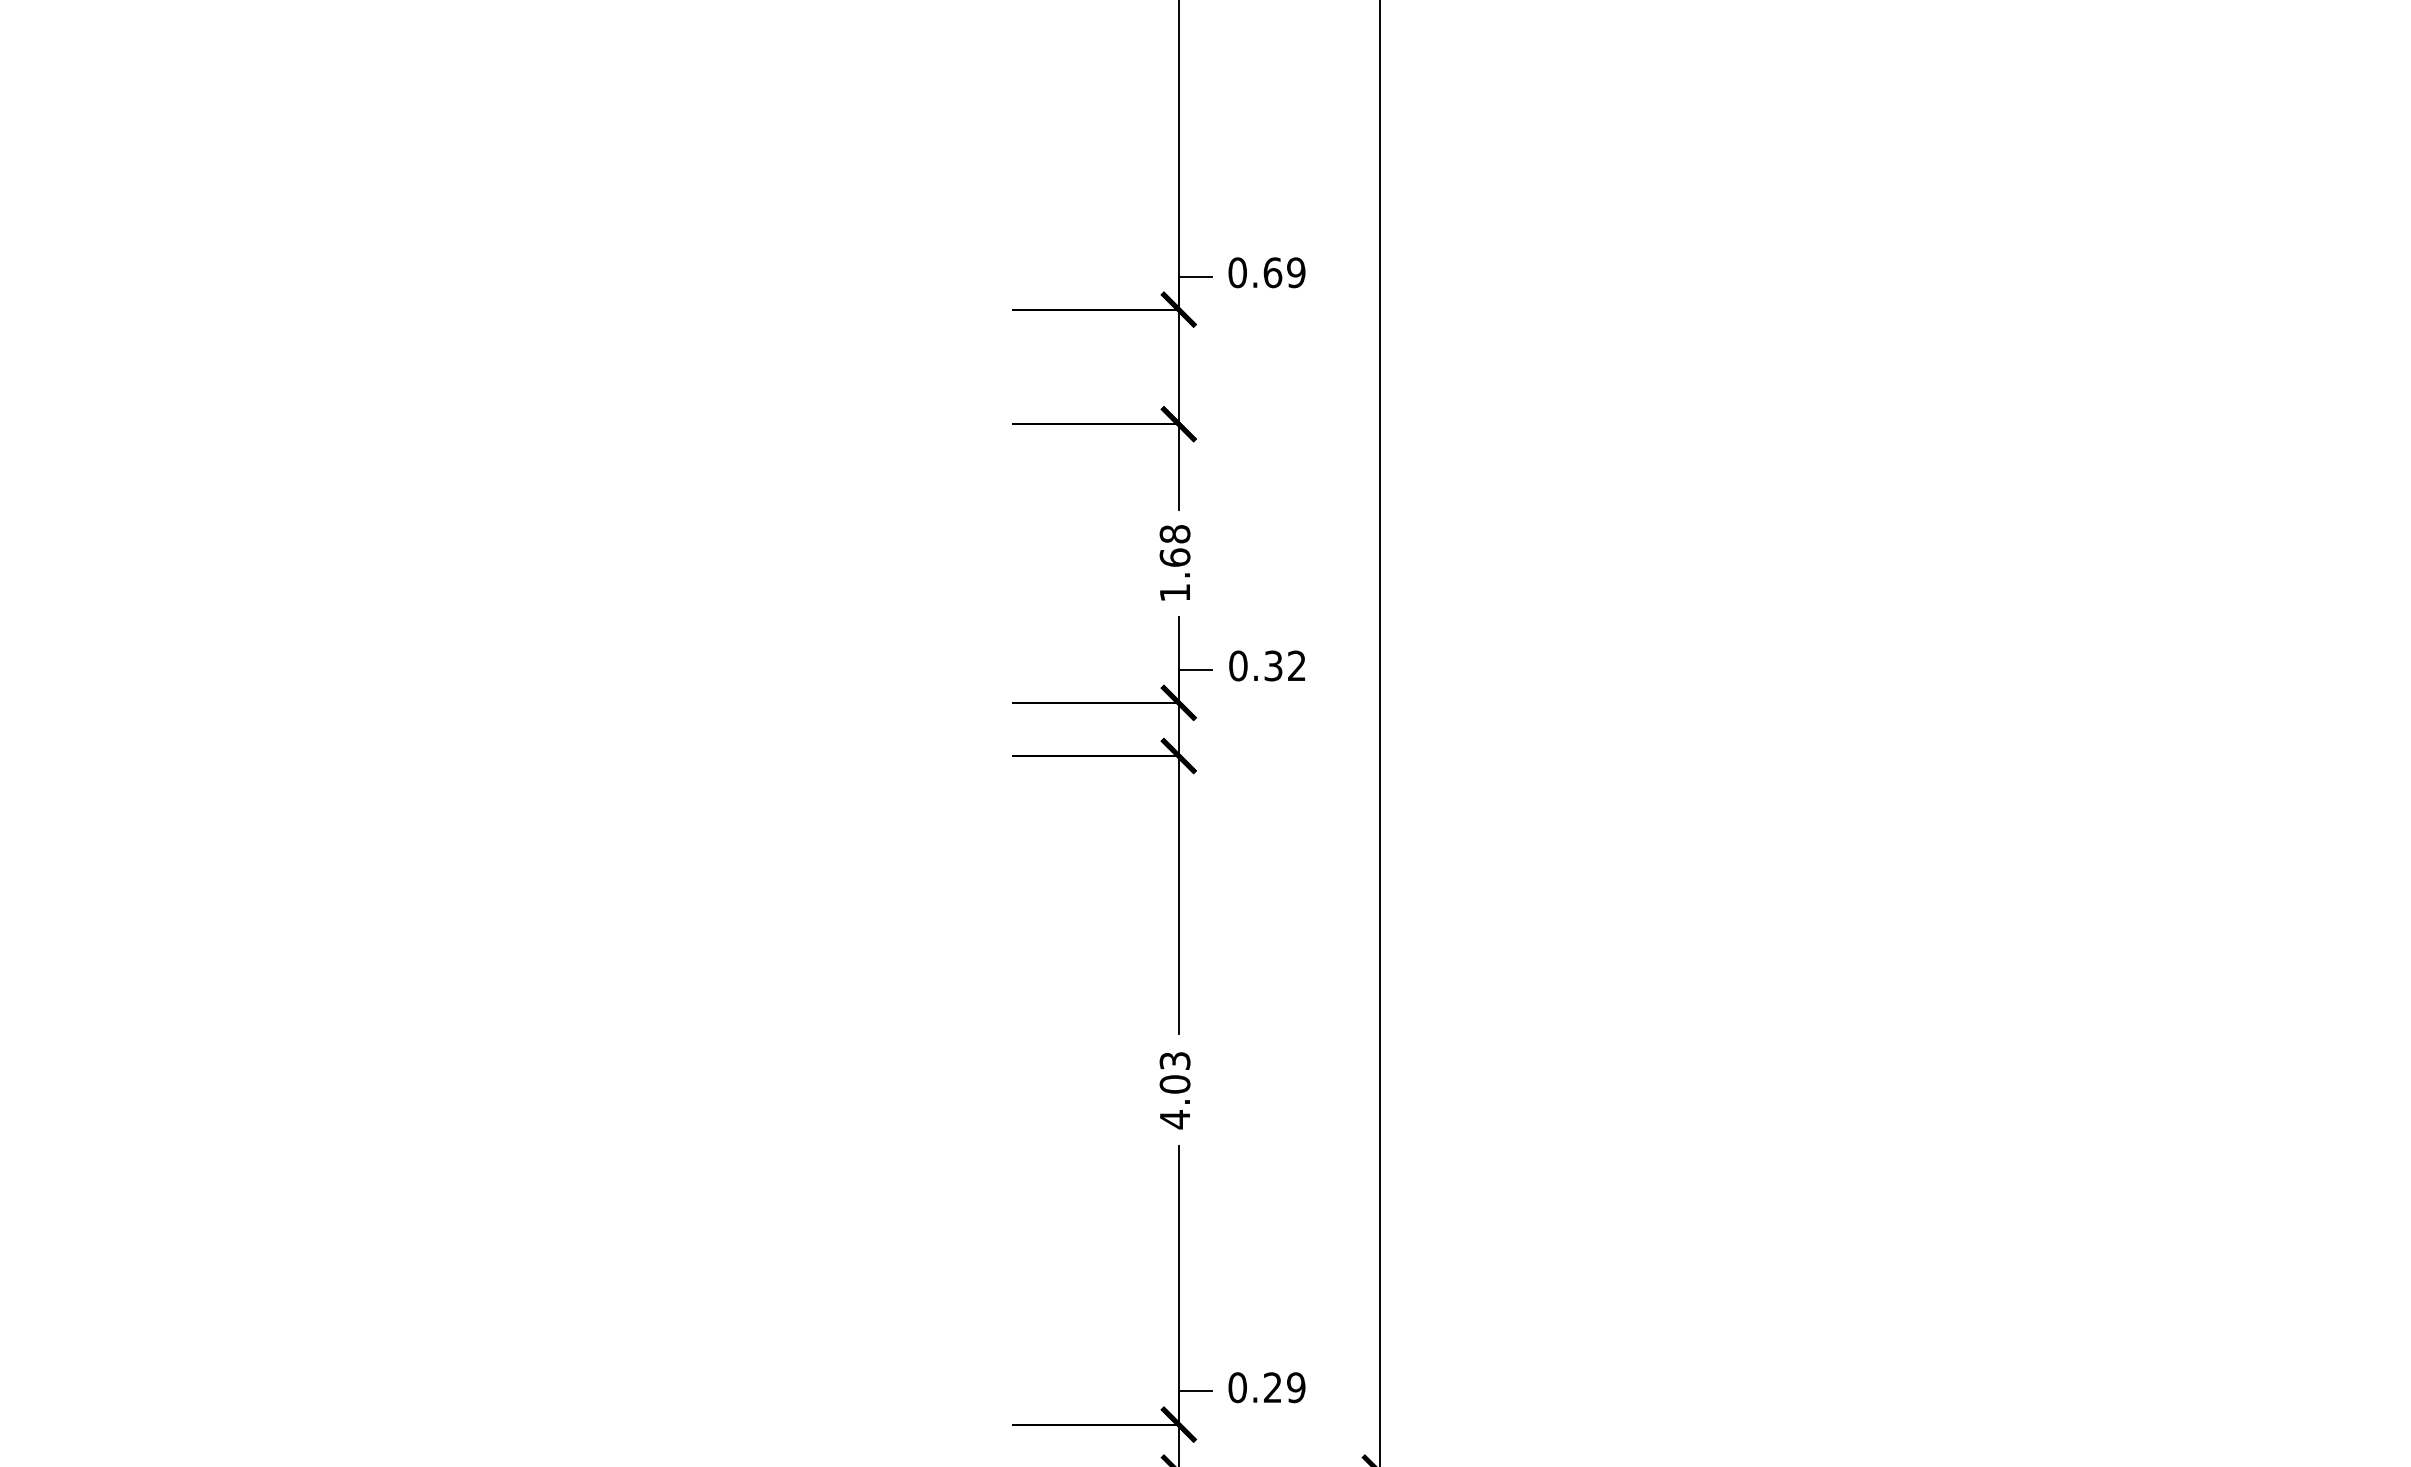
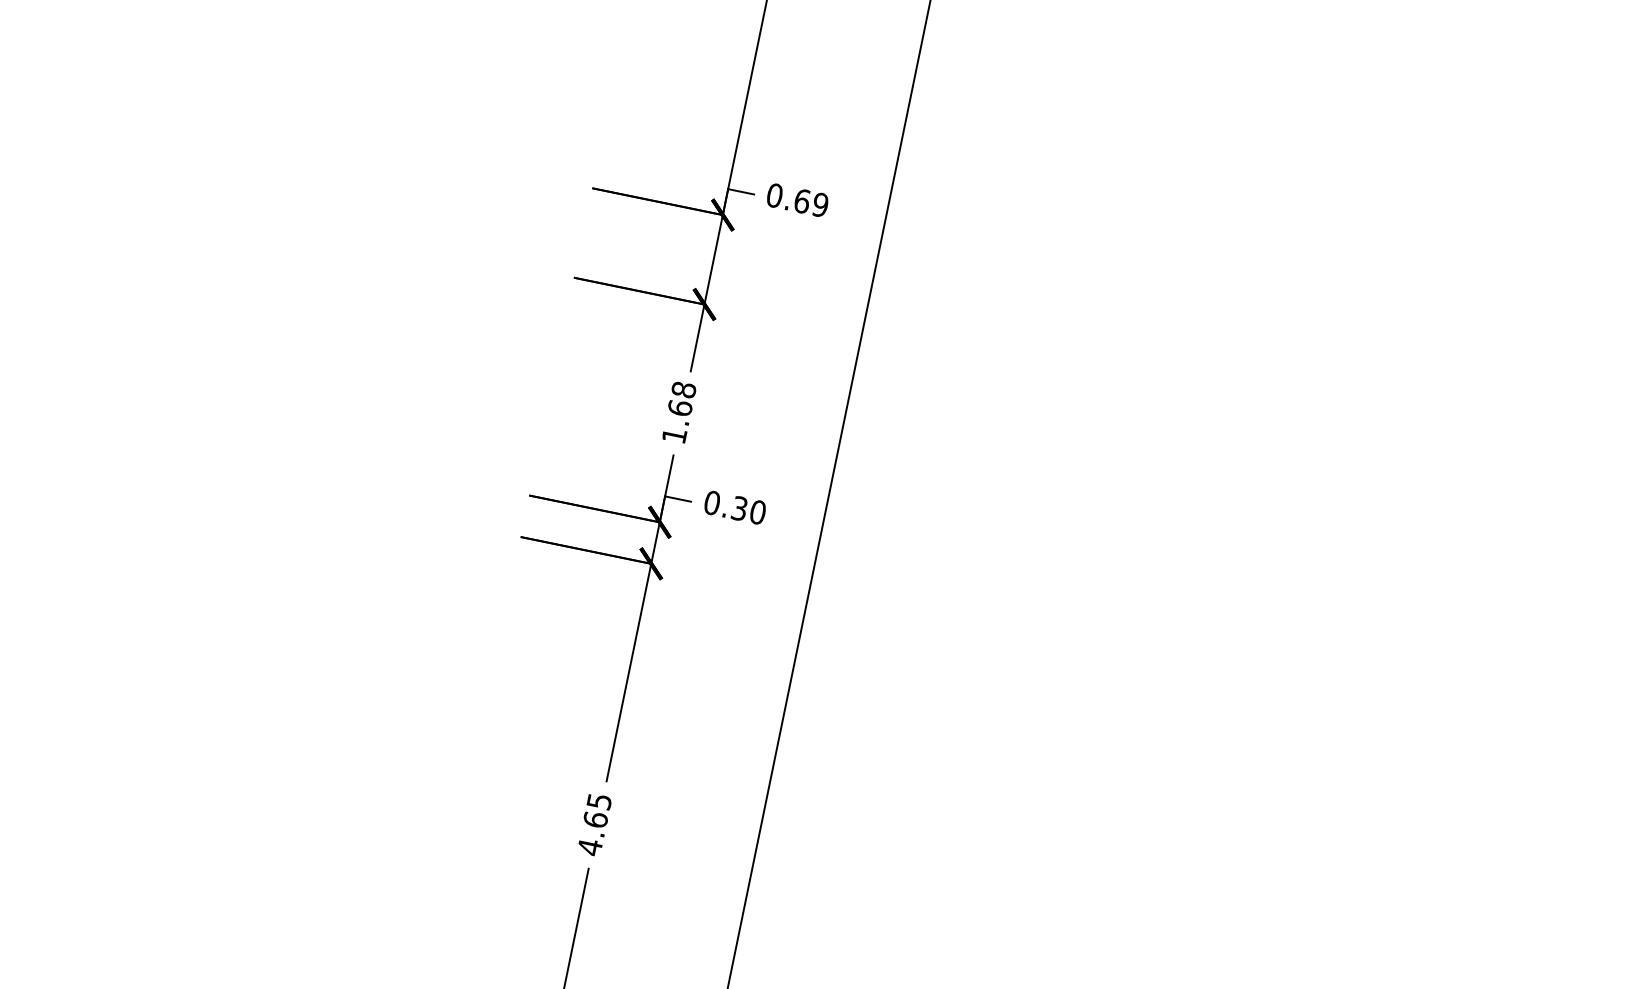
text: (1296, 665) -> (757, 511), 0.32 -> 0.30
text: (1174, 1072) -> (597, 810), 4.03 -> 4.65

